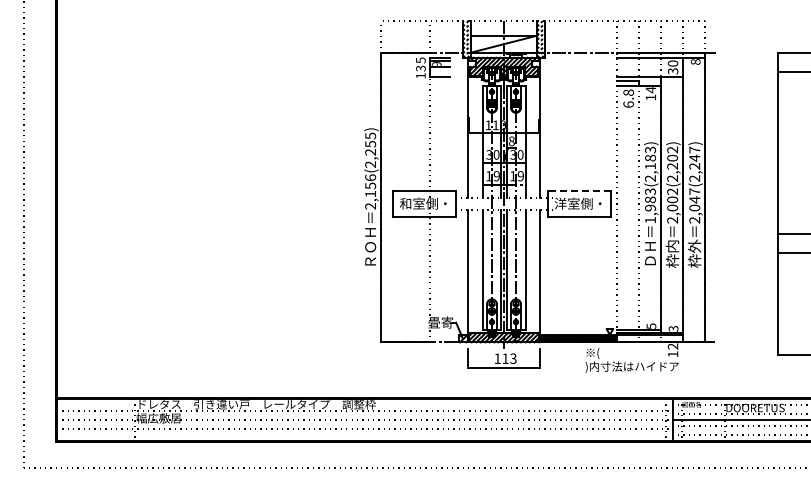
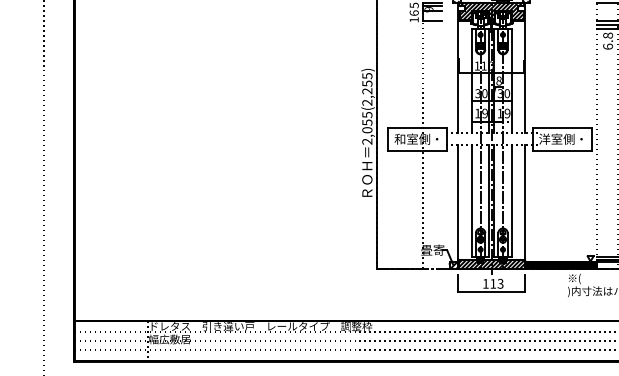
text: (420, 68) -> (413, 13), 13 -> 16
text: (370, 185) -> (367, 122), 2,156(2,255) -> 2,055(2,255)
line: (579, 191) -> (562, 127), dashed -> solid

